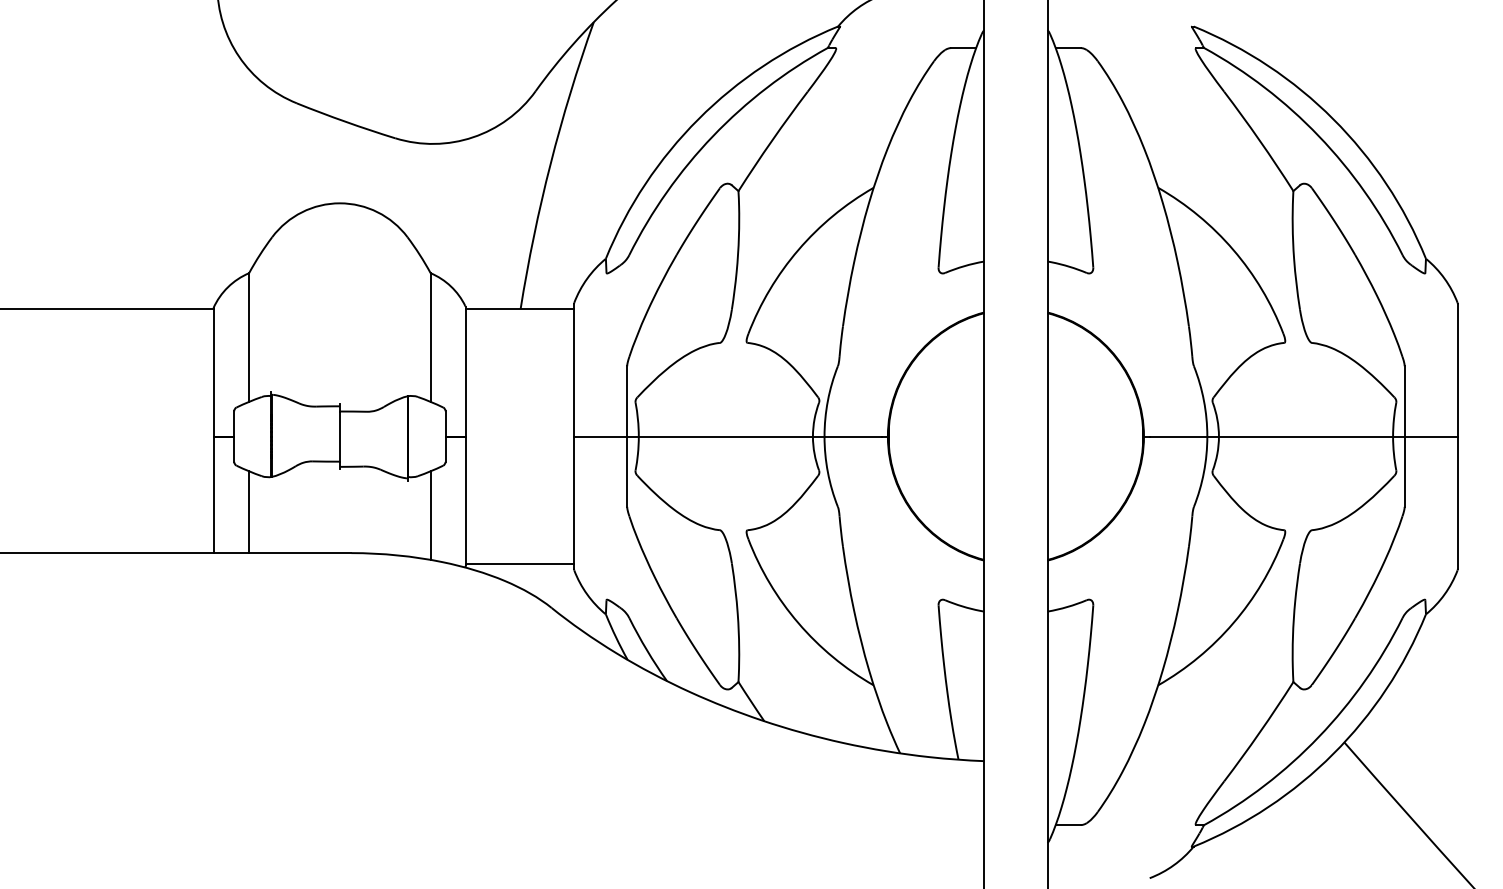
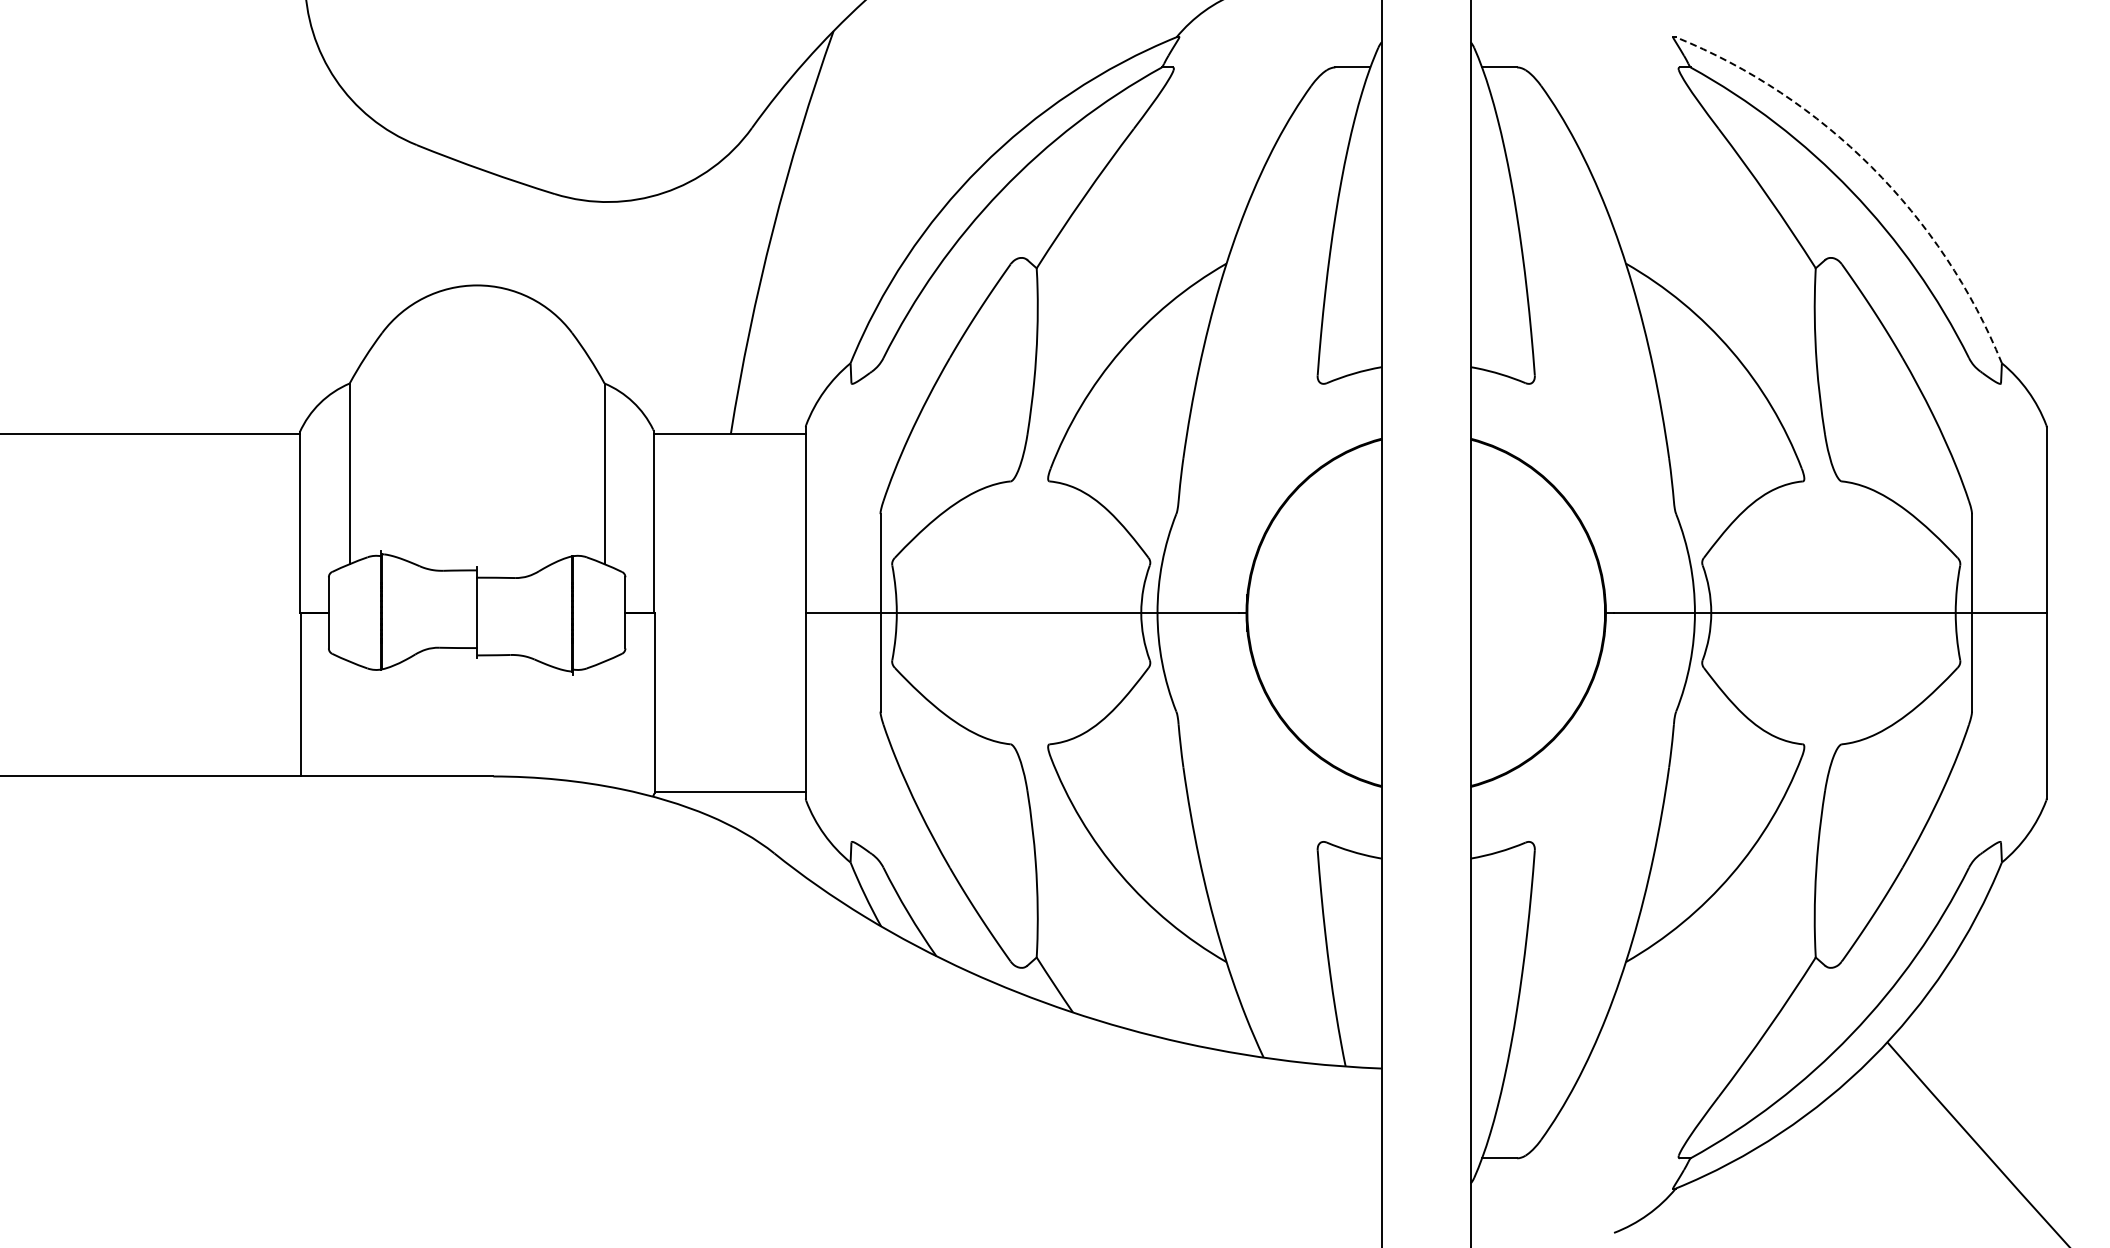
arc: (1333, 119) -> (1871, 167), solid -> dashed
line: (248, 511) -> (349, 718), removed
line: (430, 515) -> (604, 723), removed

